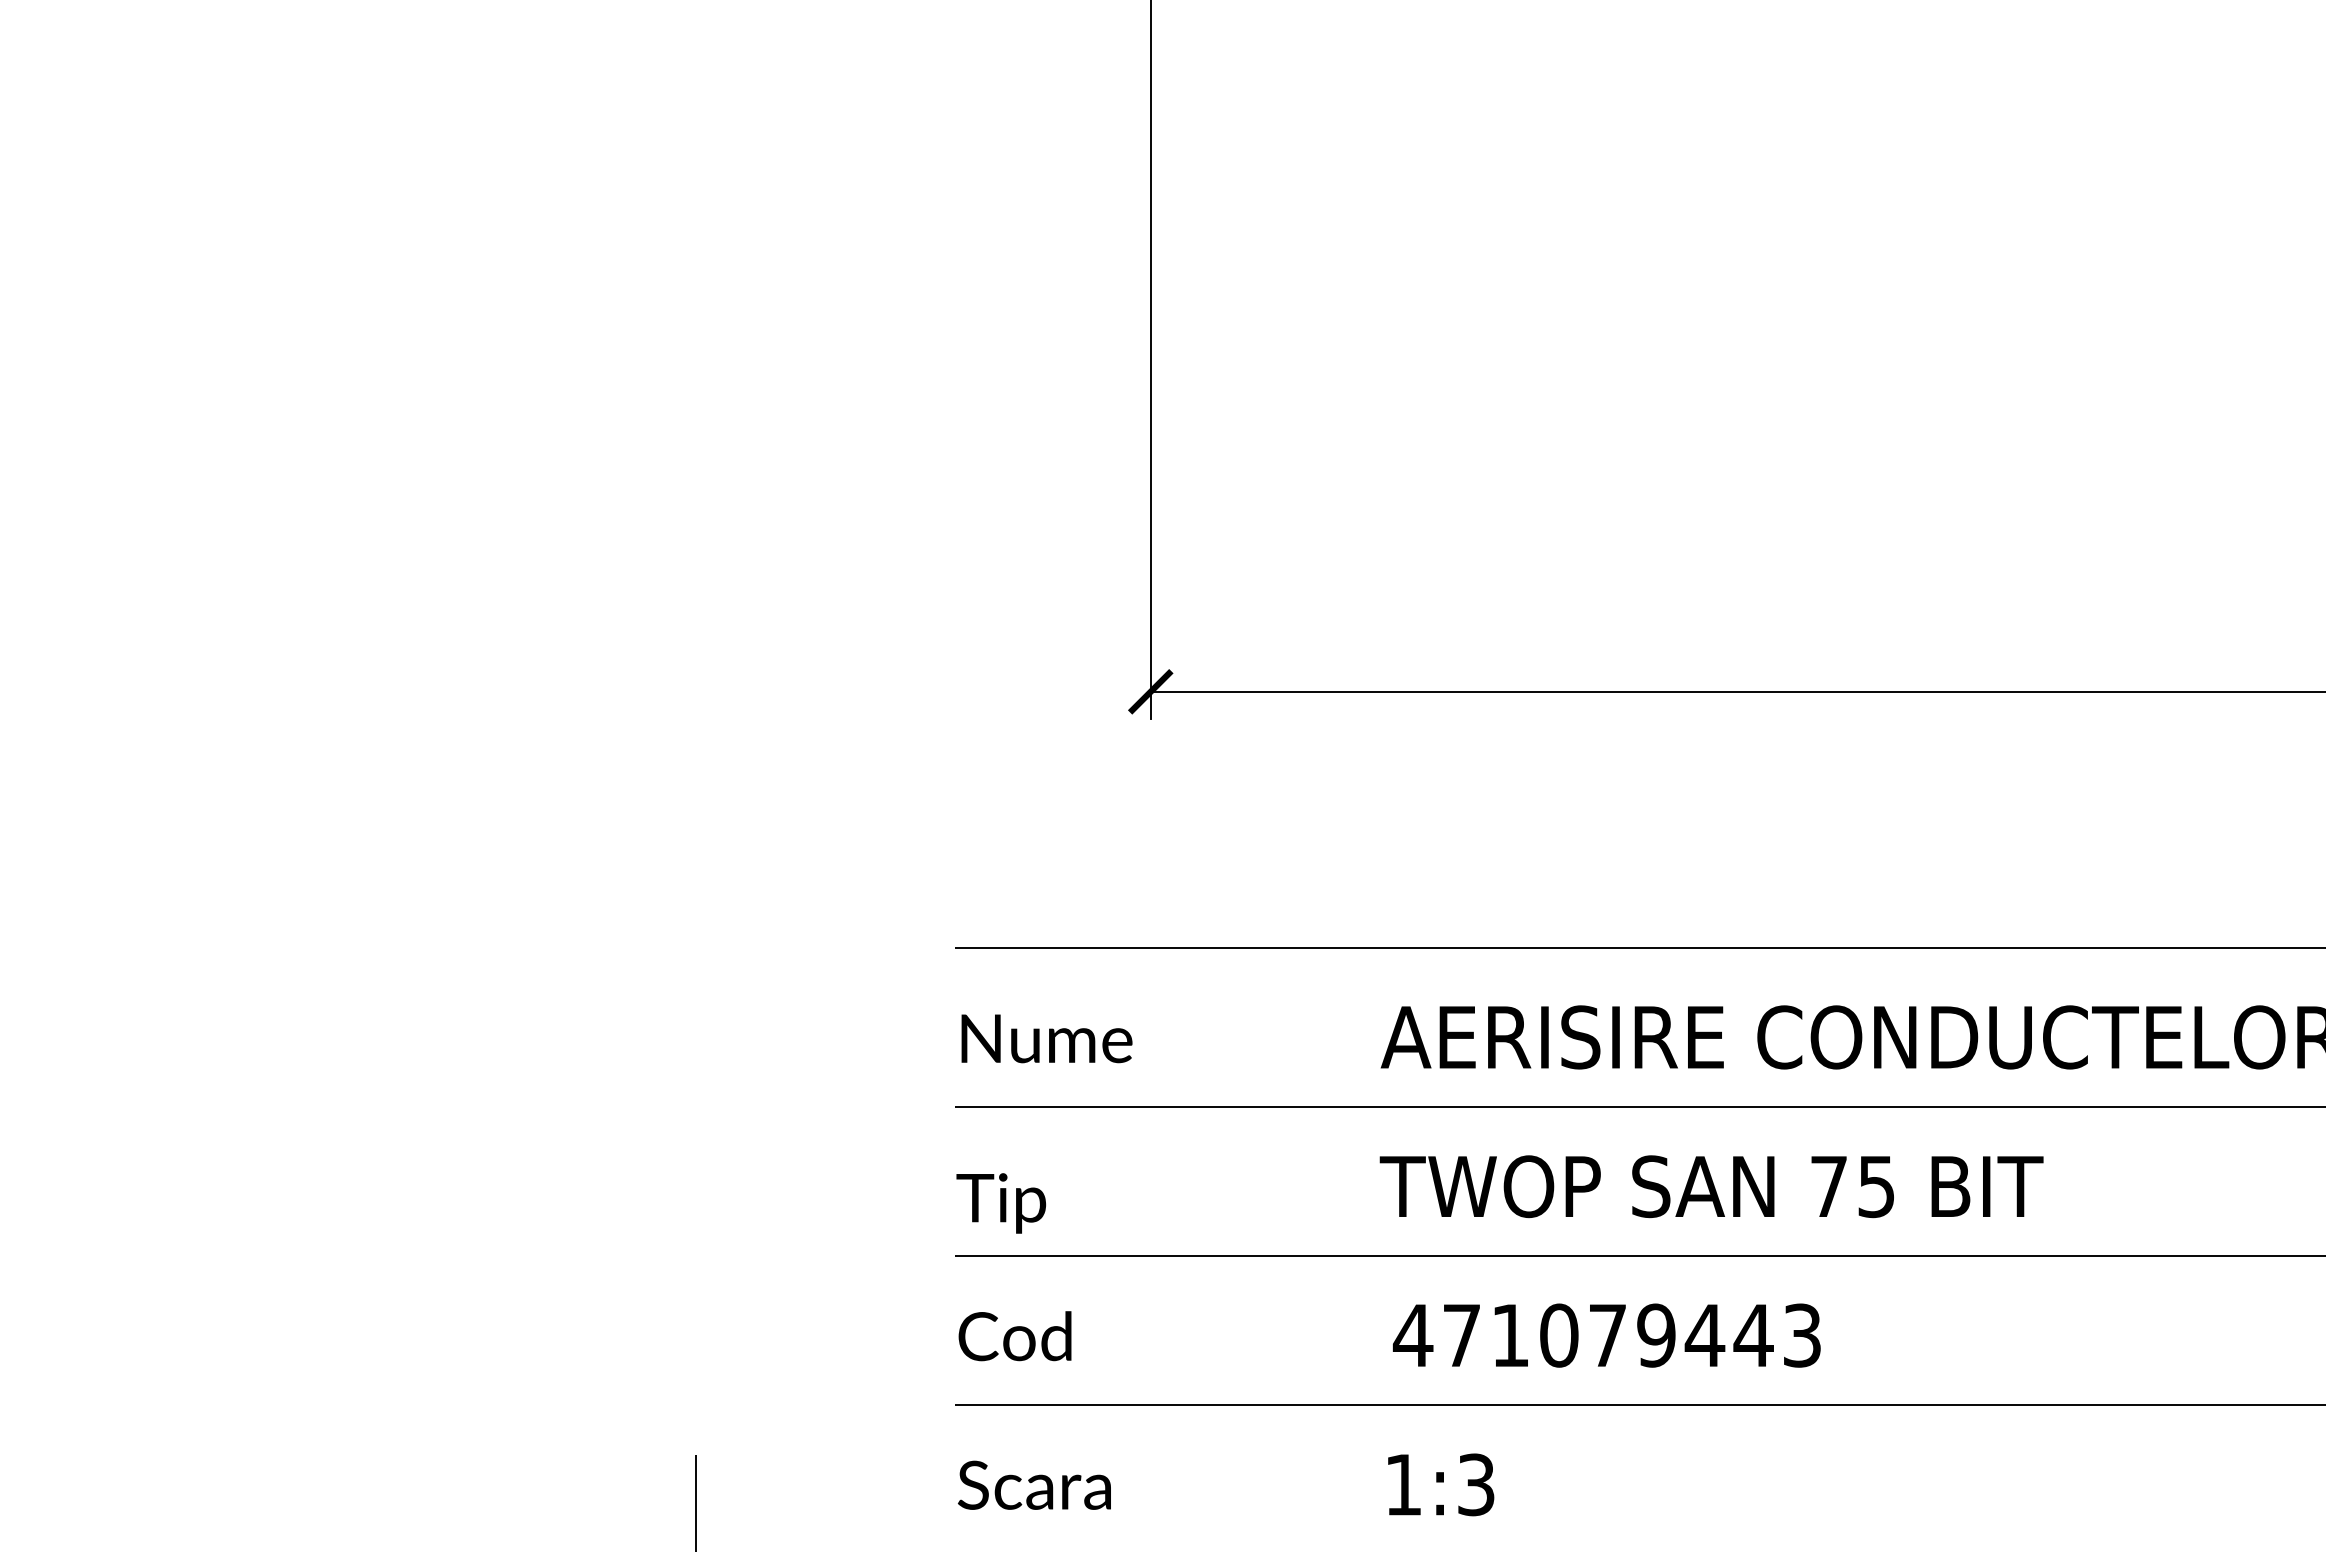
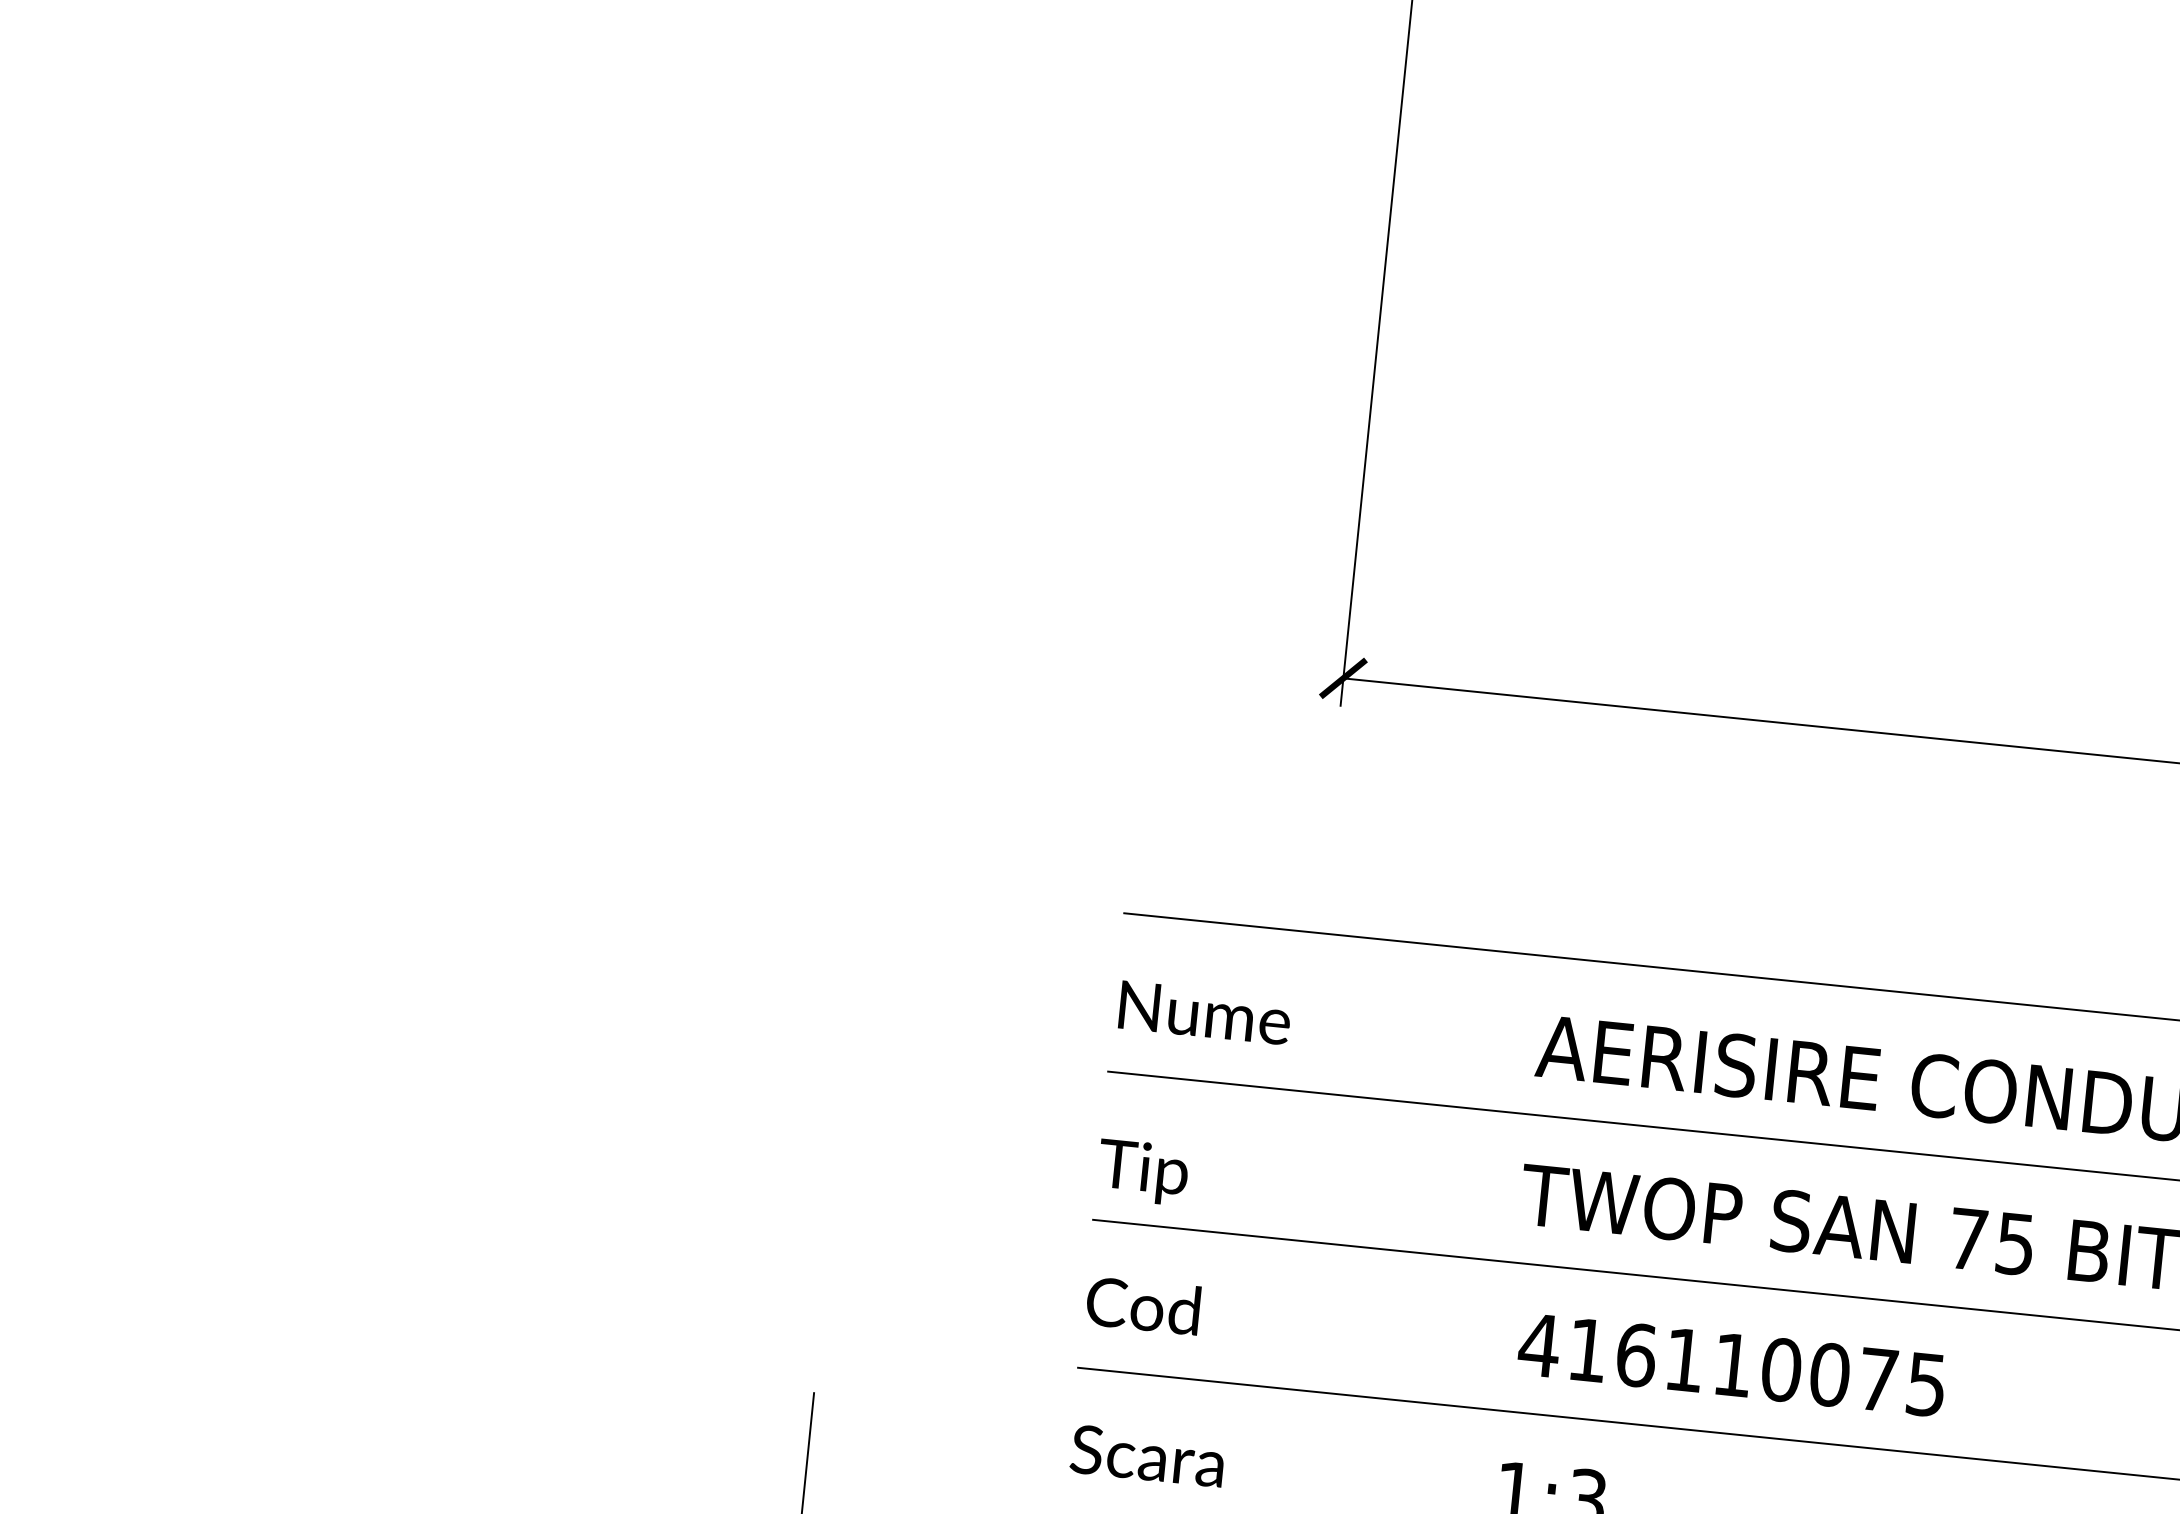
text: (1632, 1335) -> (1757, 1367), 471079443 -> 416110075

